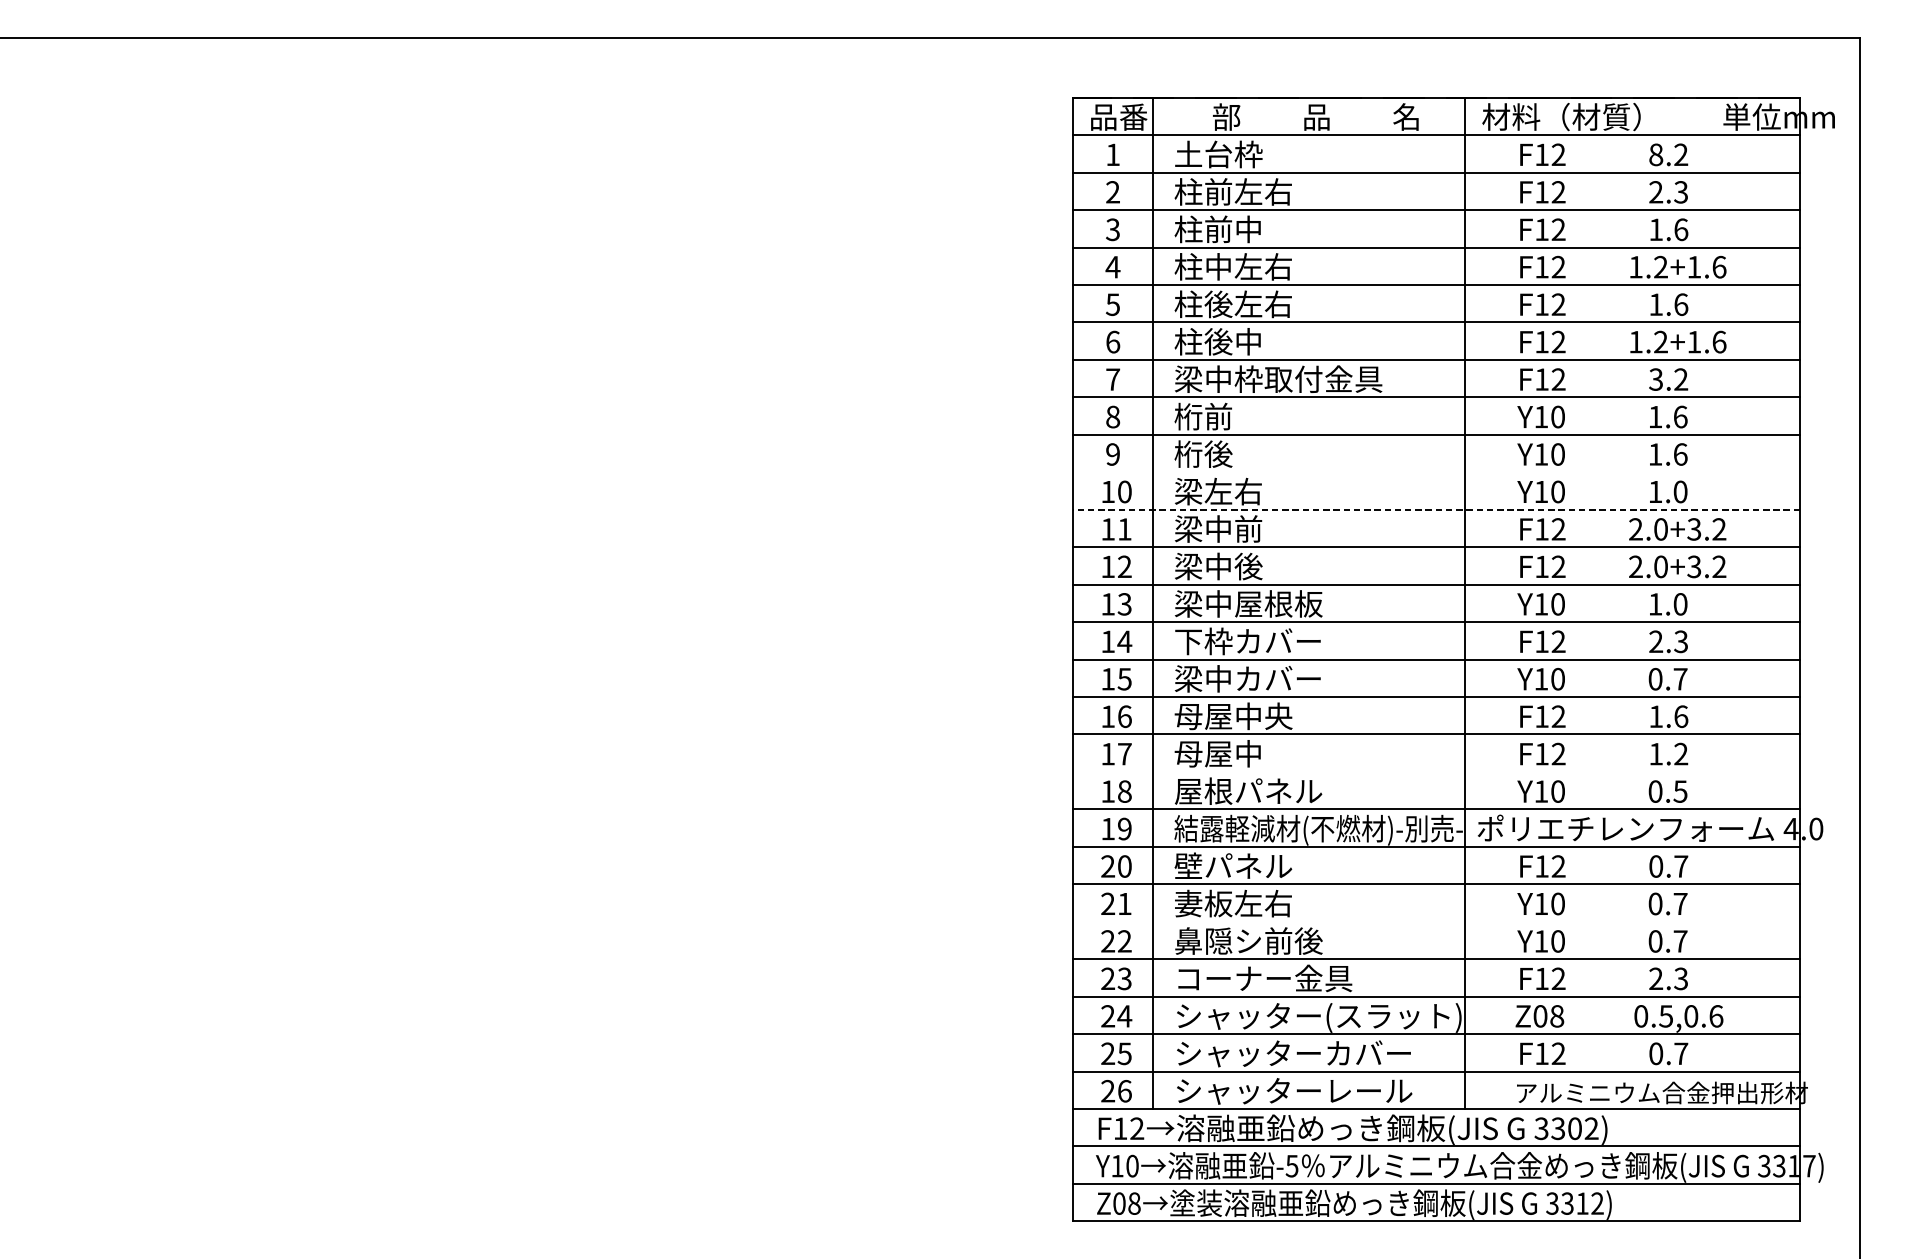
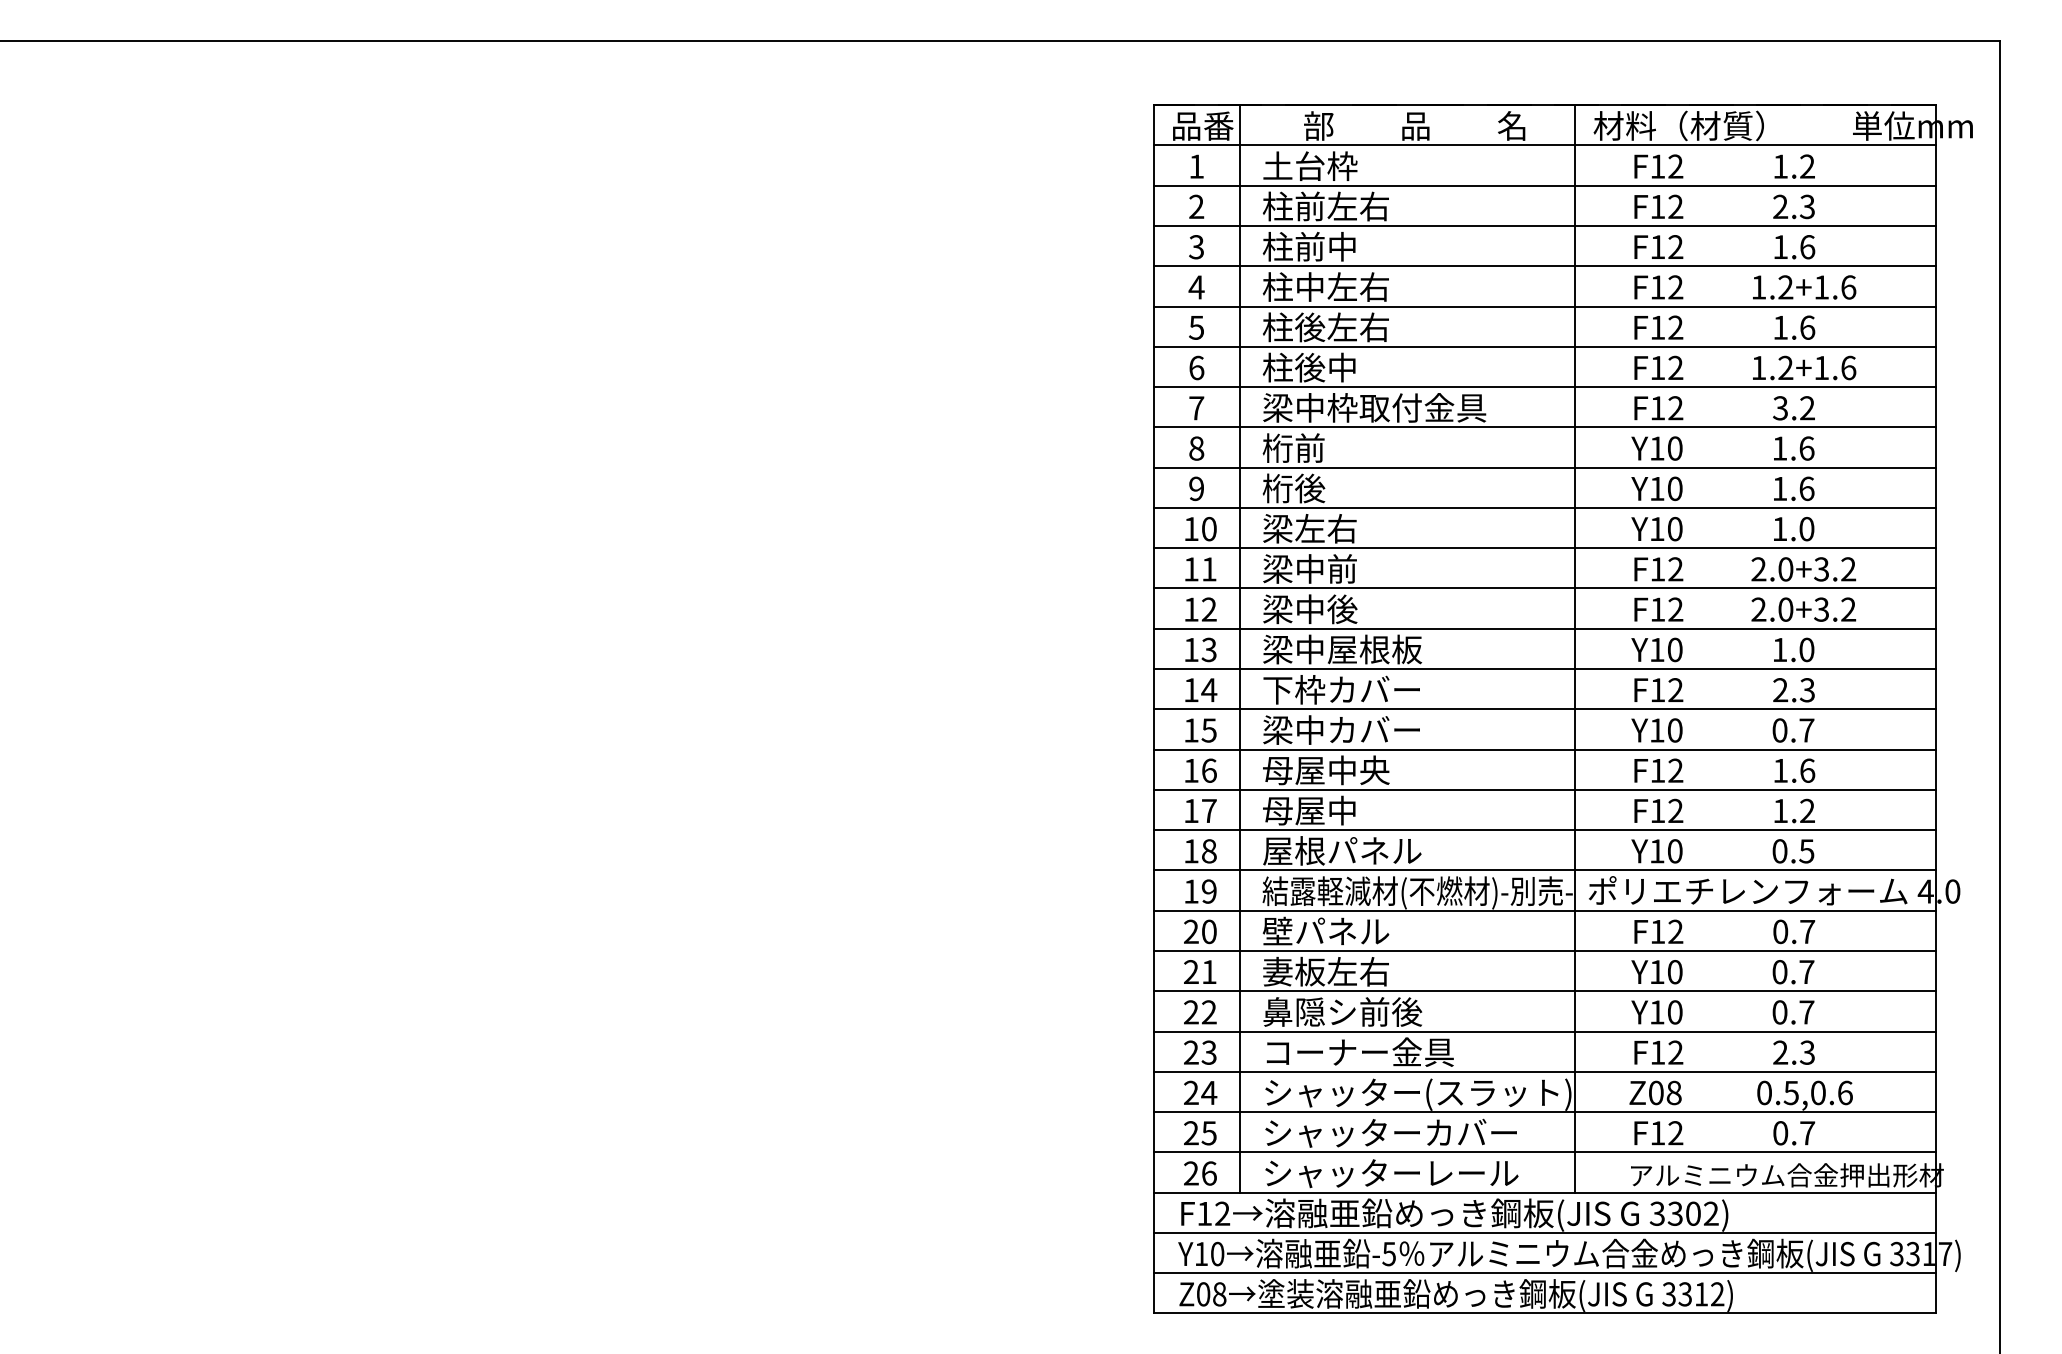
text: (1656, 154) -> (1780, 166), 8.2 -> 1.2
line: (1436, 471) -> (1544, 507), added
line: (1436, 509) -> (1544, 548), dashed -> solid
line: (1436, 772) -> (1544, 830), added
line: (1436, 921) -> (1544, 991), added

